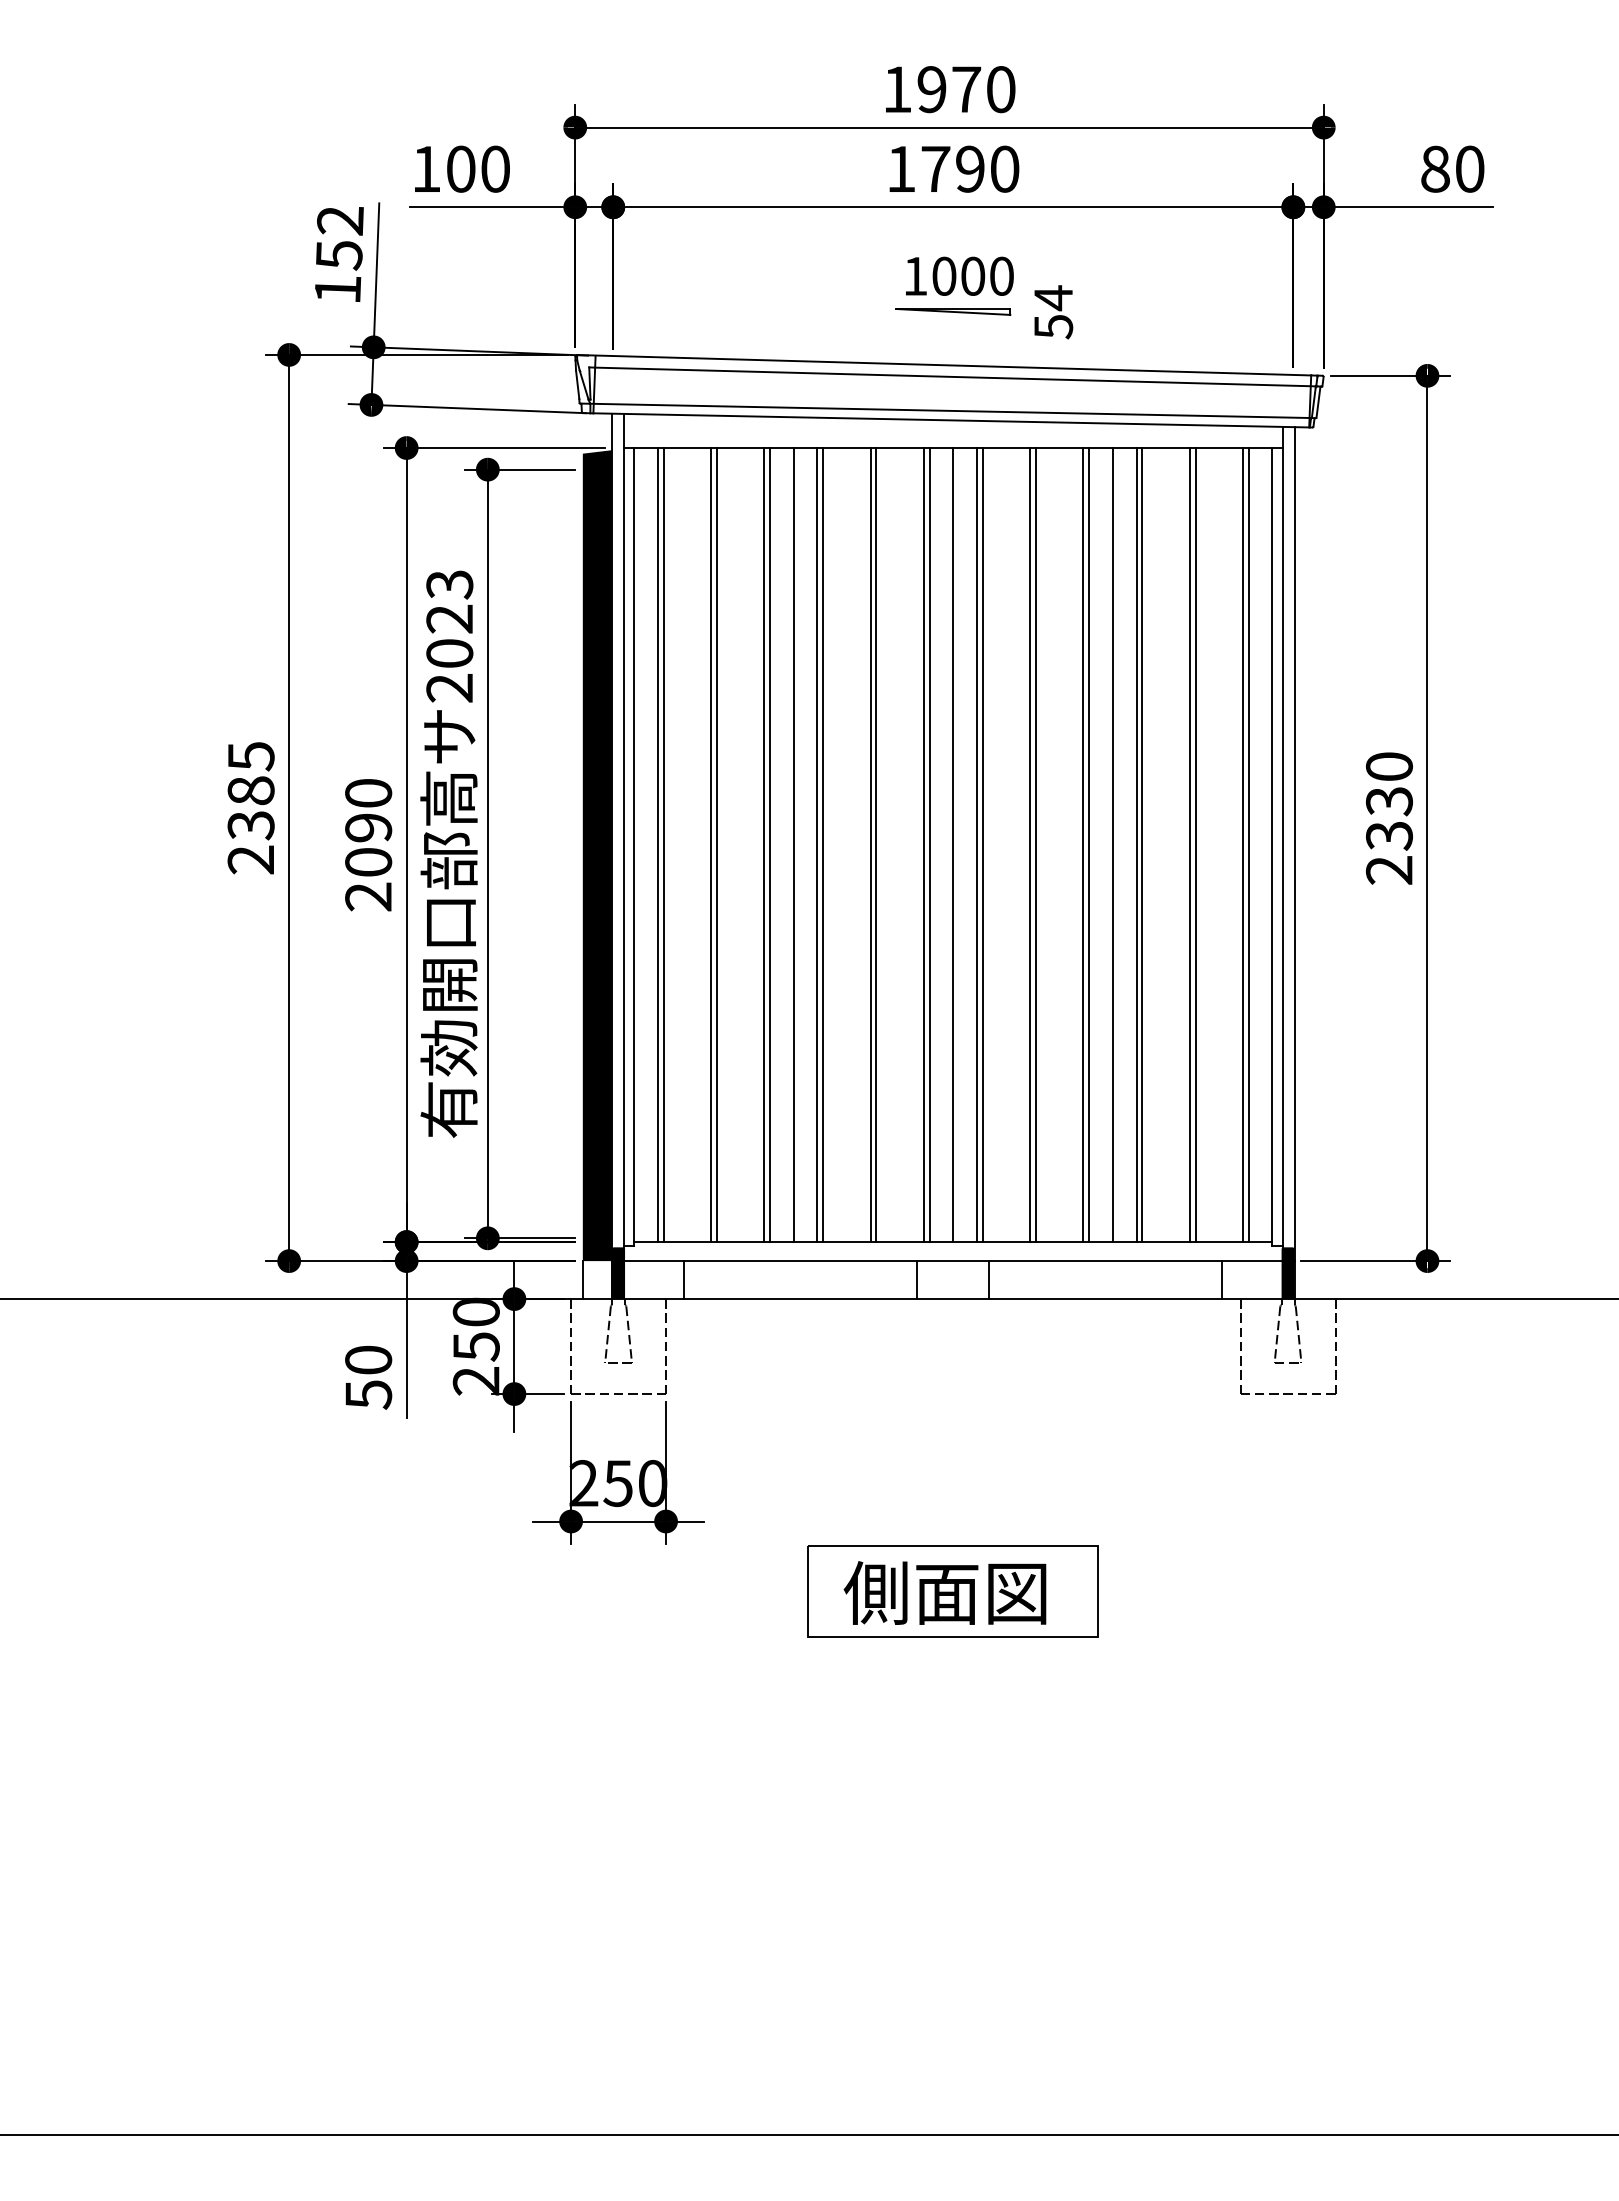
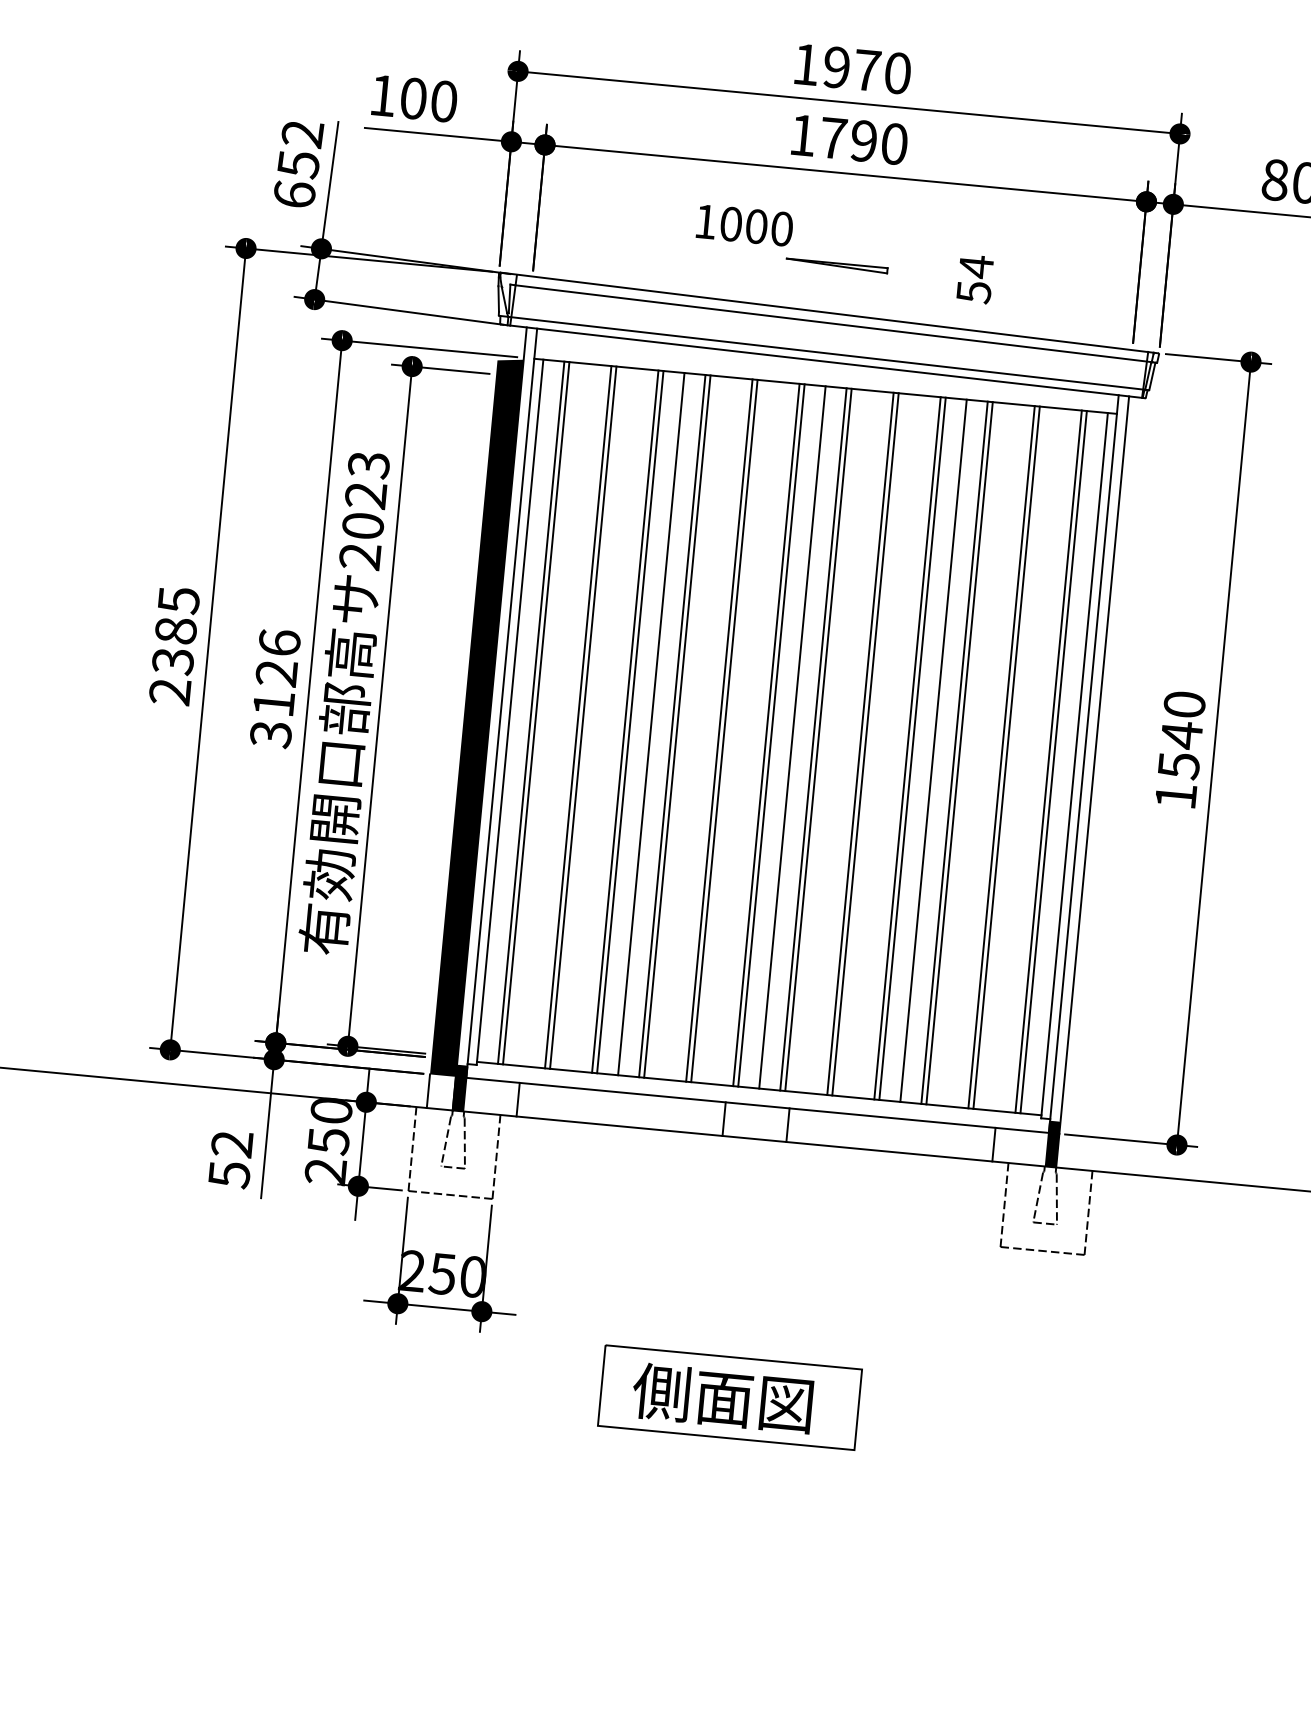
text: (959, 275) -> (744, 224), moved
text: (337, 289) -> (294, 194), 152 -> 652
text: (1053, 312) -> (975, 279), moved
text: (1388, 834) -> (1178, 764), 2330 -> 1540
text: (368, 844) -> (275, 688), 2090 -> 3126
text: (368, 1359) -> (232, 1143), 50 -> 52

